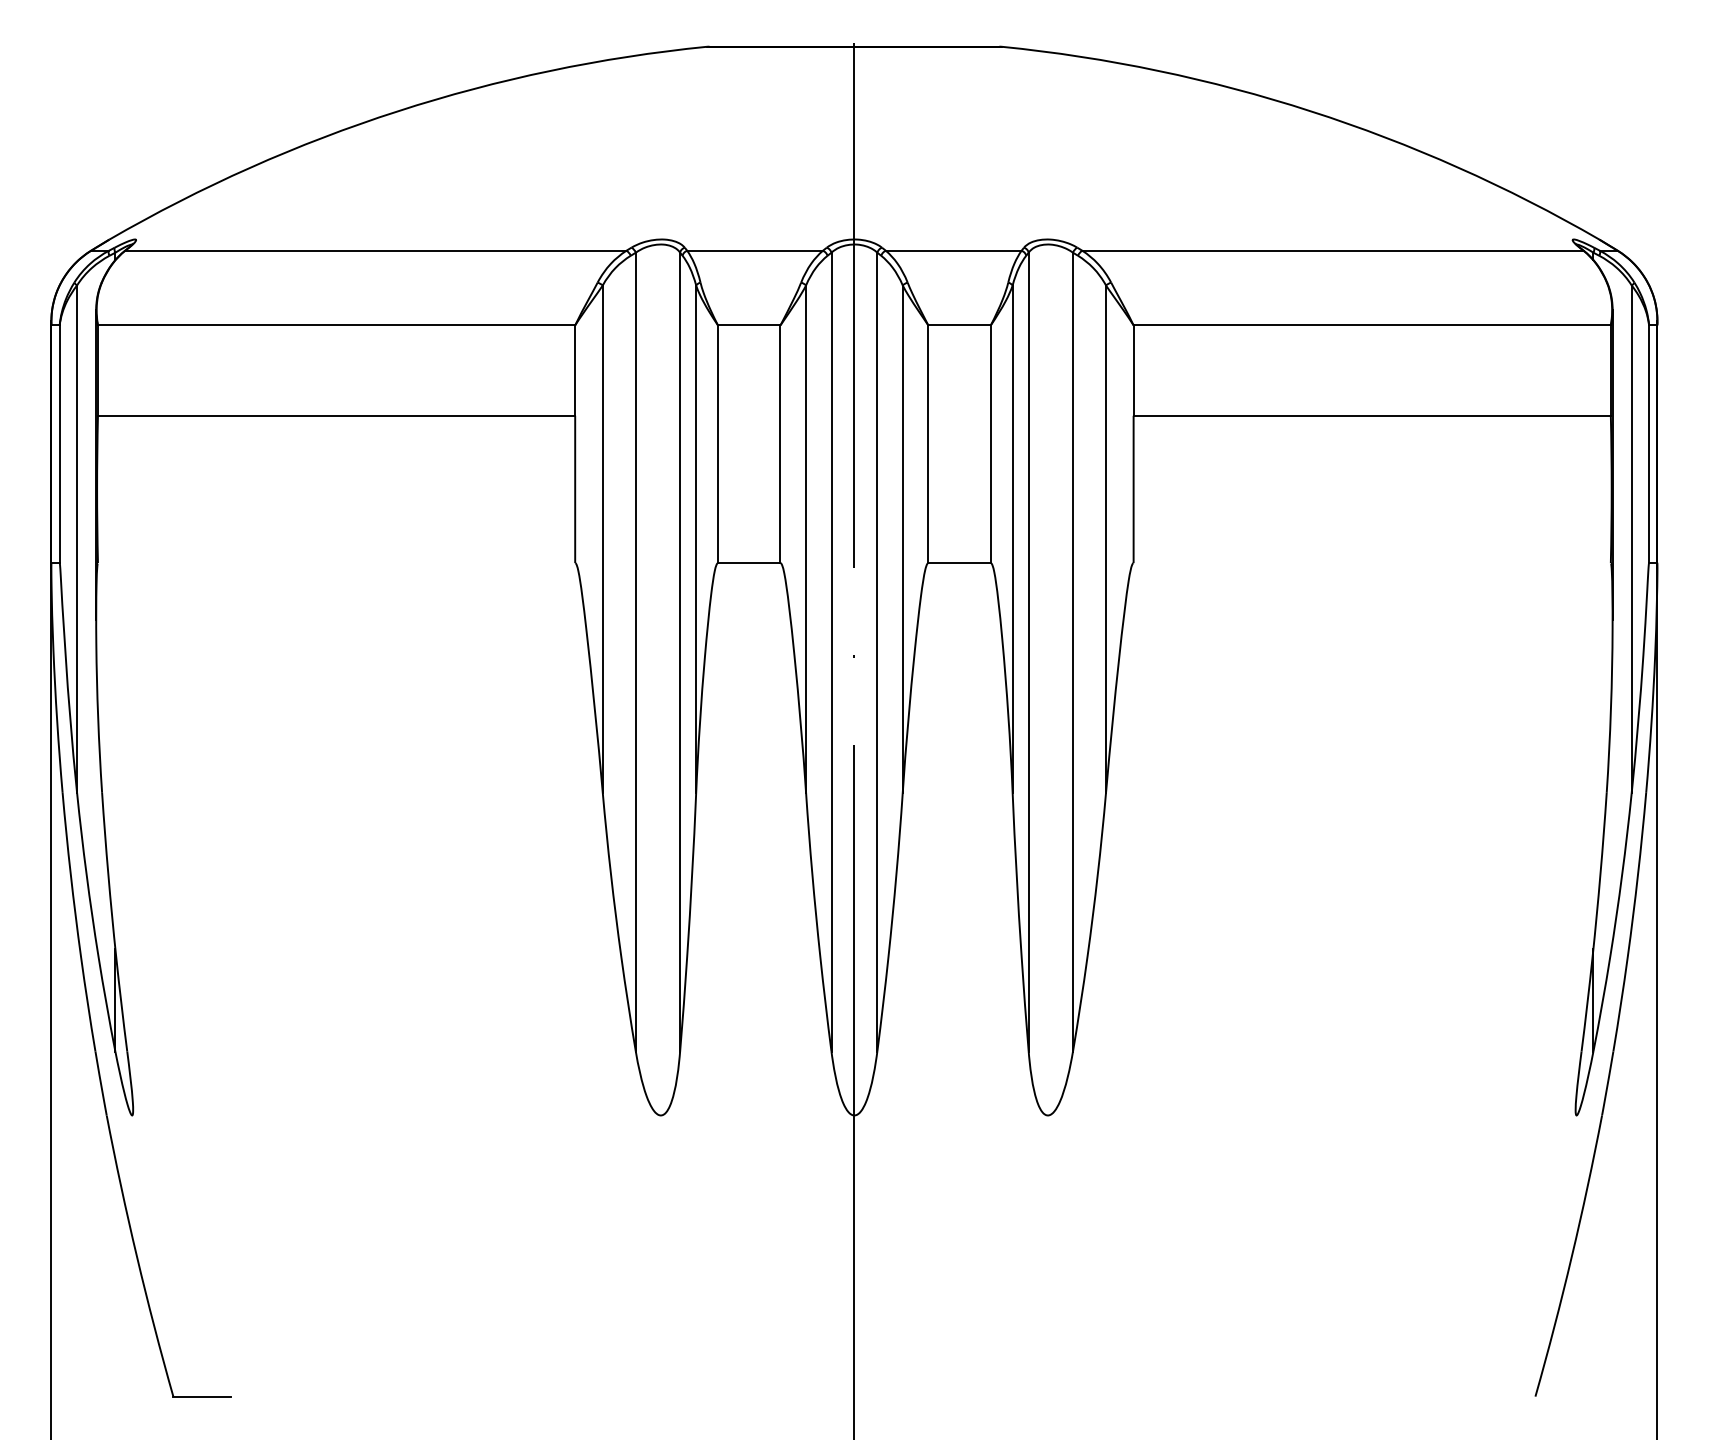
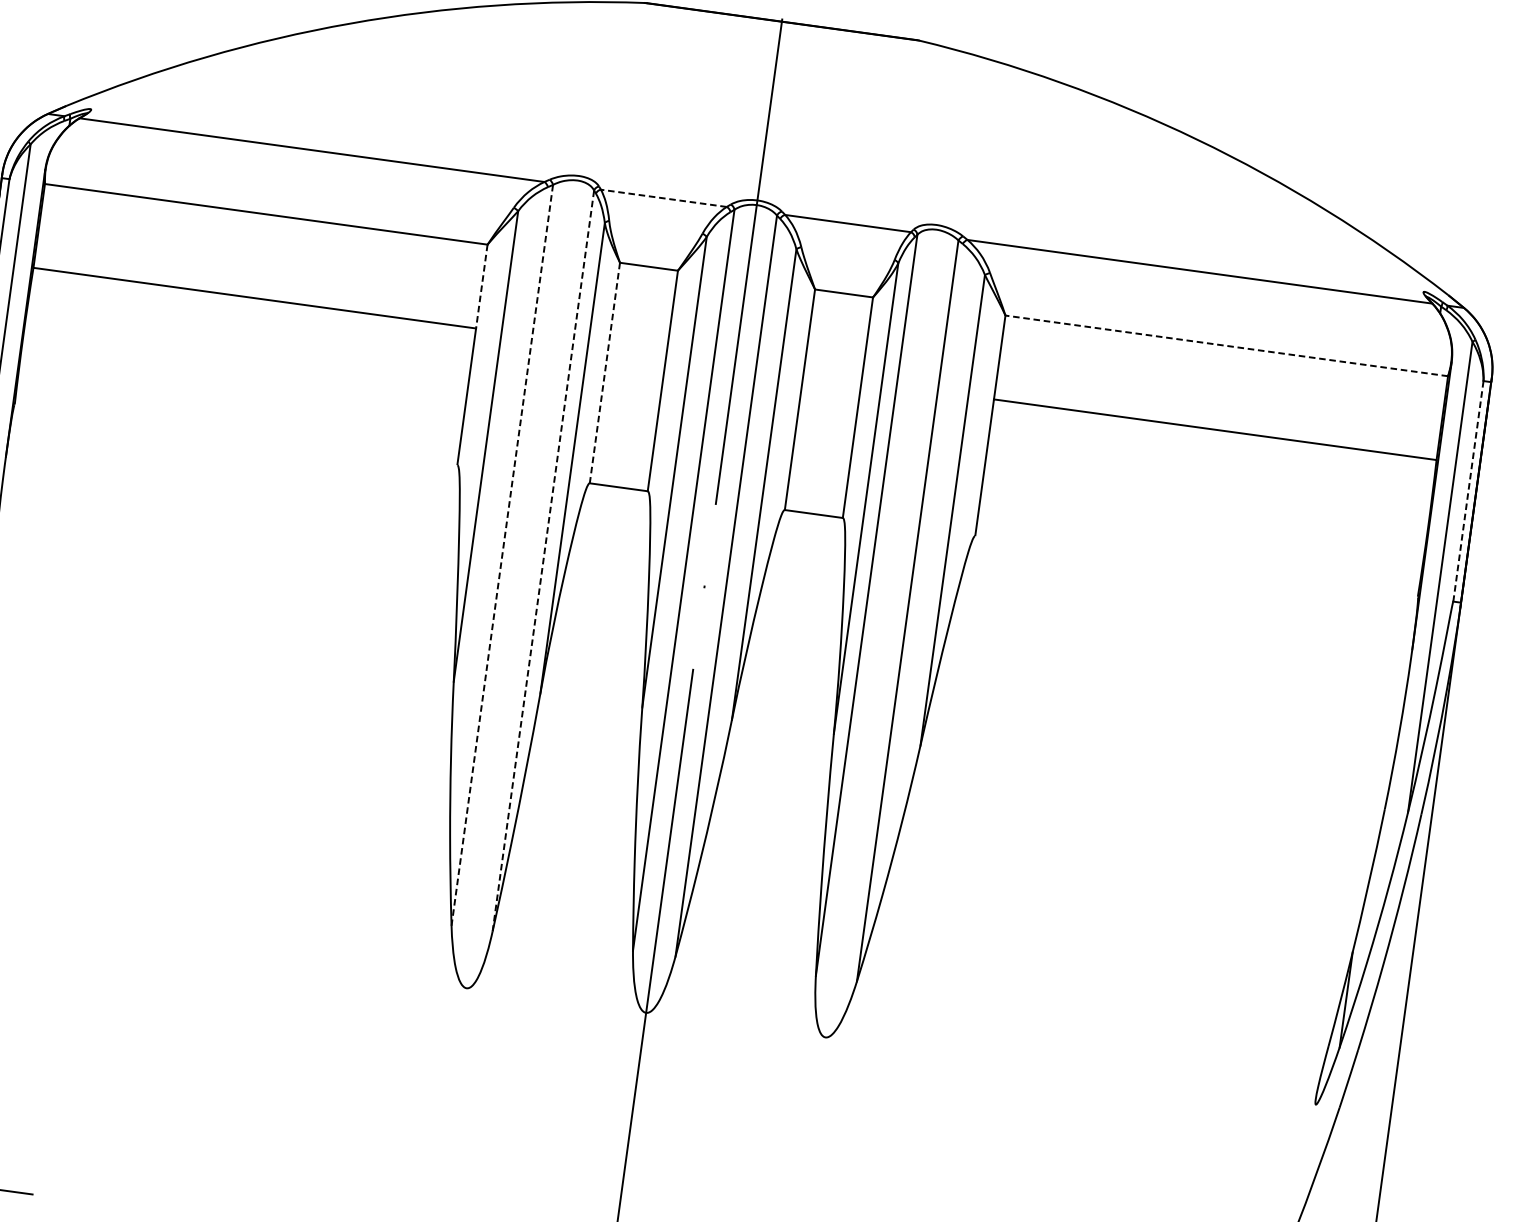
line: (755, 250) -> (664, 198), solid -> dashed
line: (1372, 325) -> (1227, 346), solid -> dashed
line: (575, 371) -> (481, 287), solid -> dashed
line: (718, 444) -> (605, 373), solid -> dashed
line: (1649, 444) -> (1468, 491), solid -> dashed
line: (635, 652) -> (501, 555), solid -> dashed
line: (680, 652) -> (543, 561), solid -> dashed

